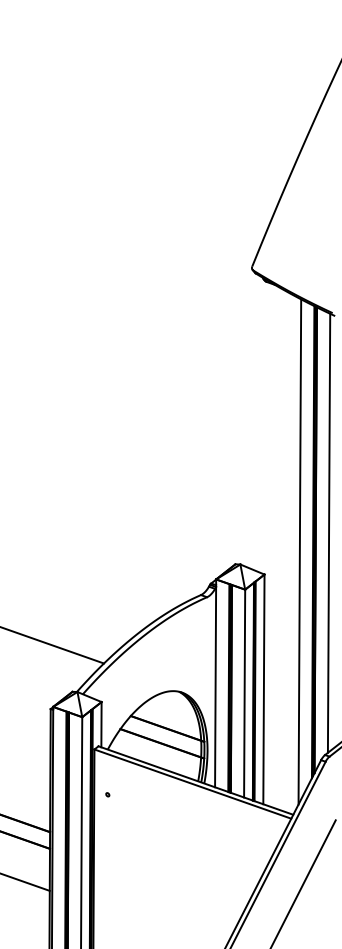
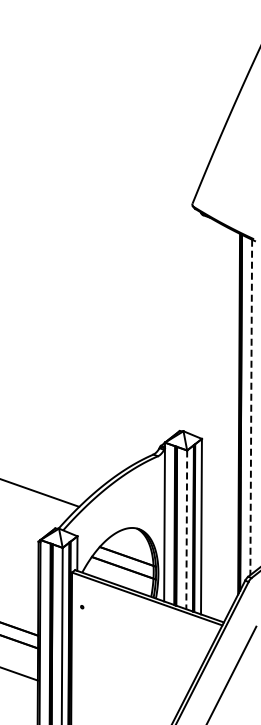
line: (329, 533) -> (251, 407), solid -> dashed
line: (299, 551) -> (228, 421), removed
line: (244, 694) -> (186, 530), solid -> dashed

